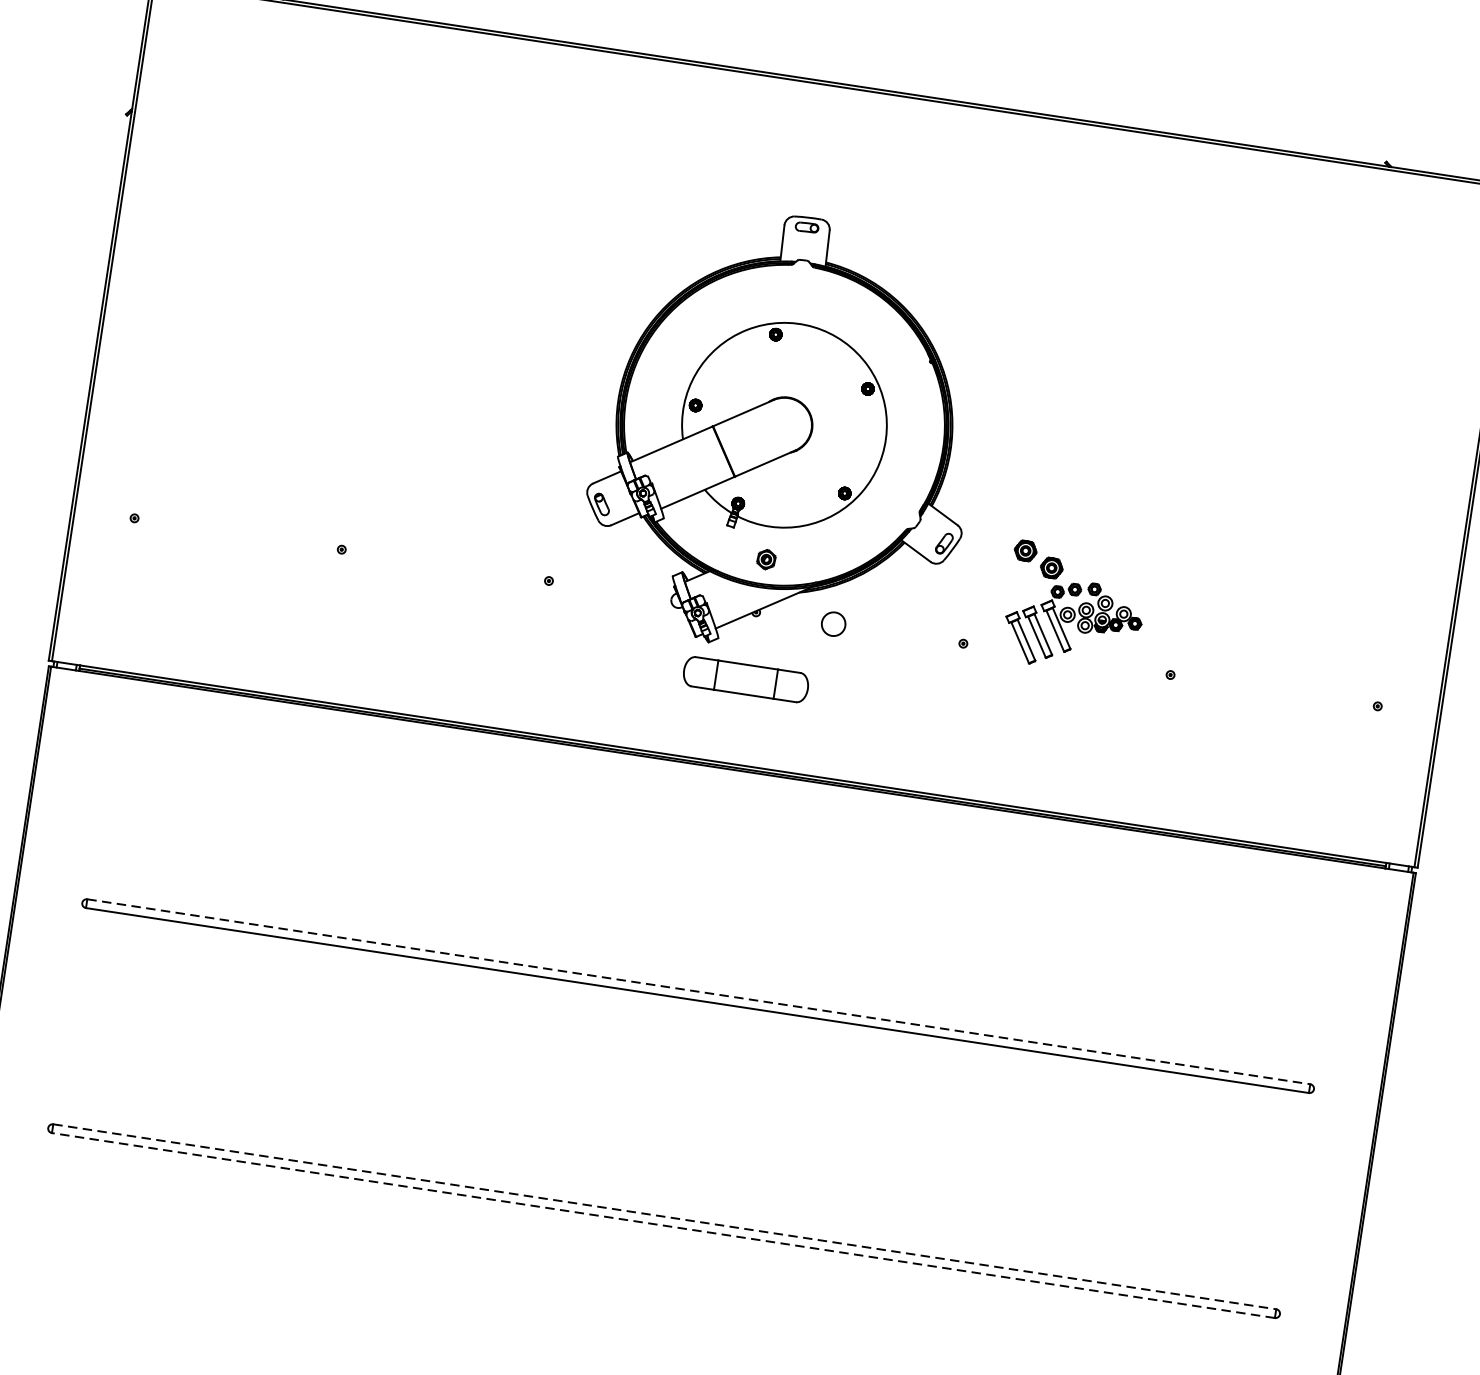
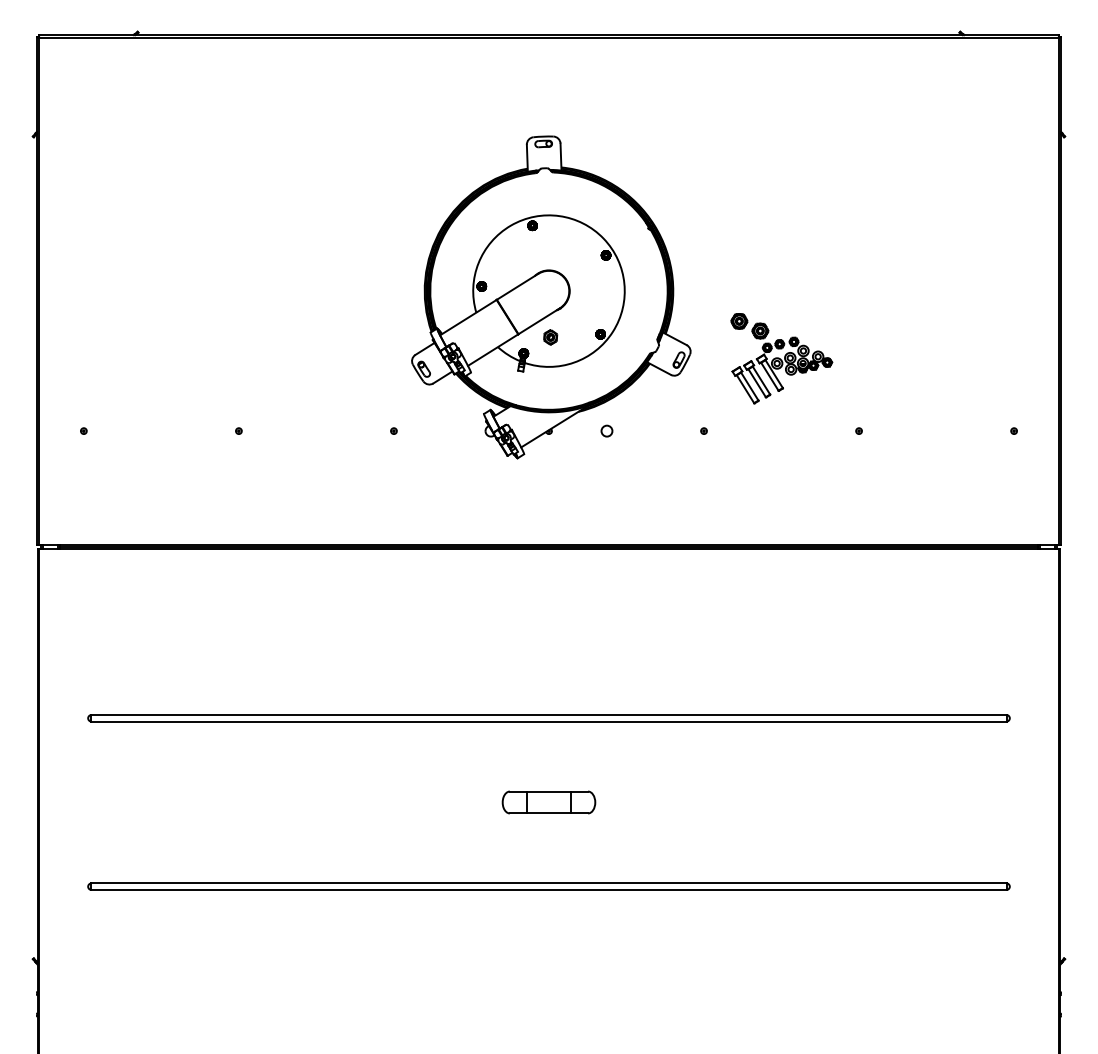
part: (766, 559) -> (550, 337), moved
part: (1074, 609) -> (781, 358), moved
circle: (833, 623) -> (606, 430), size x0.62
part: (745, 679) -> (548, 802), moved
line: (699, 992) -> (549, 715), dashed -> solid
line: (665, 1217) -> (549, 883), dashed -> solid
line: (664, 1225) -> (549, 889), dashed -> solid

